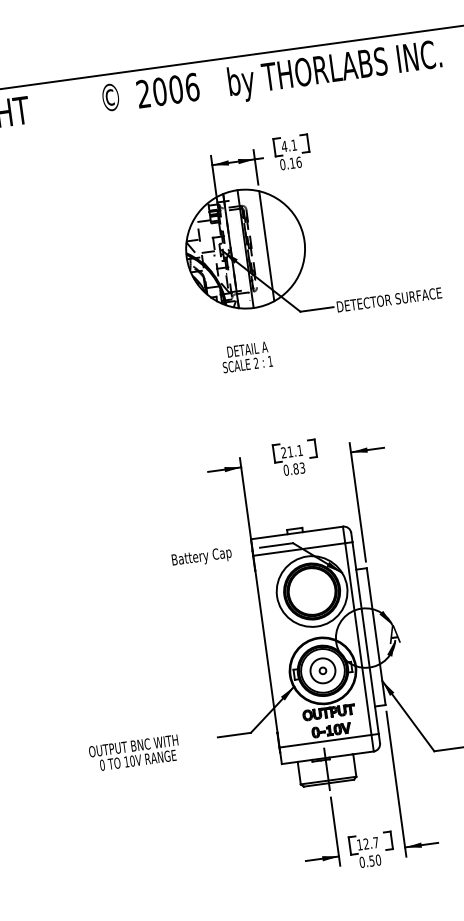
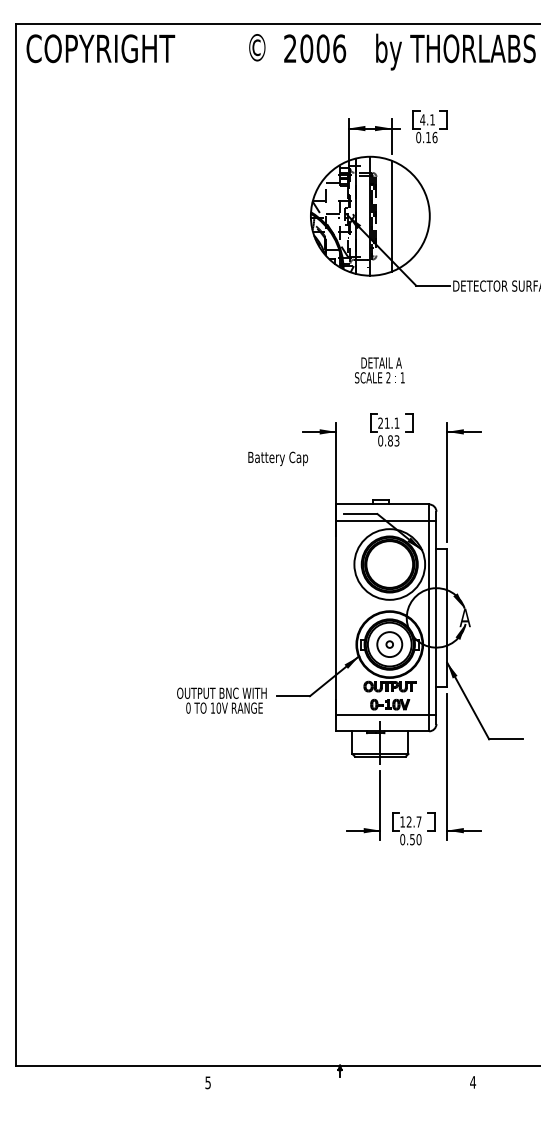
text: (246, 357) -> (379, 370), moved
text: (202, 557) -> (278, 458), moved
text: (134, 753) -> (221, 700), moved

